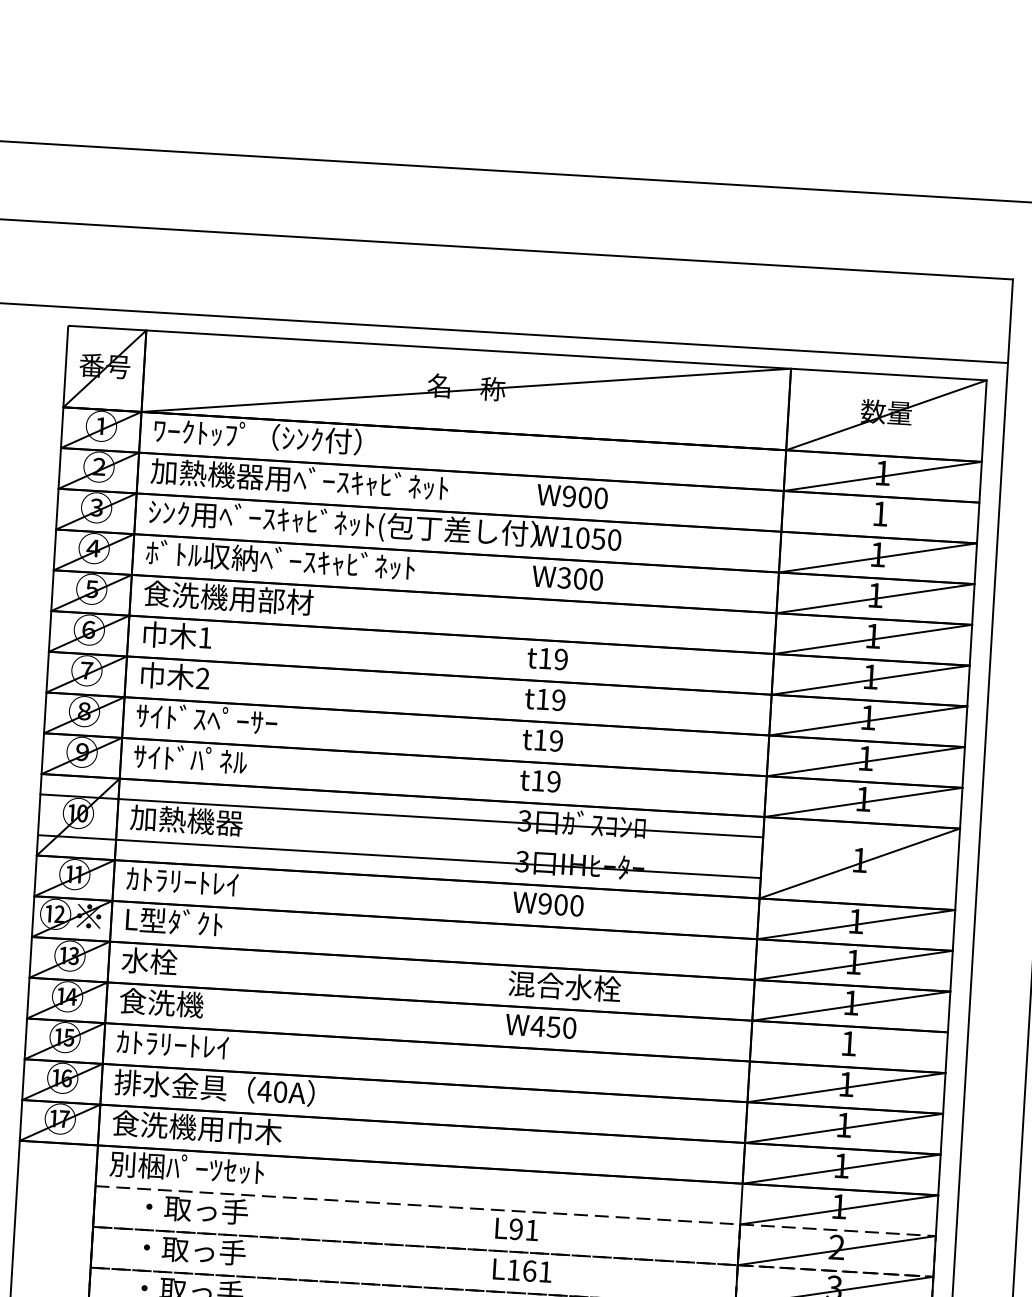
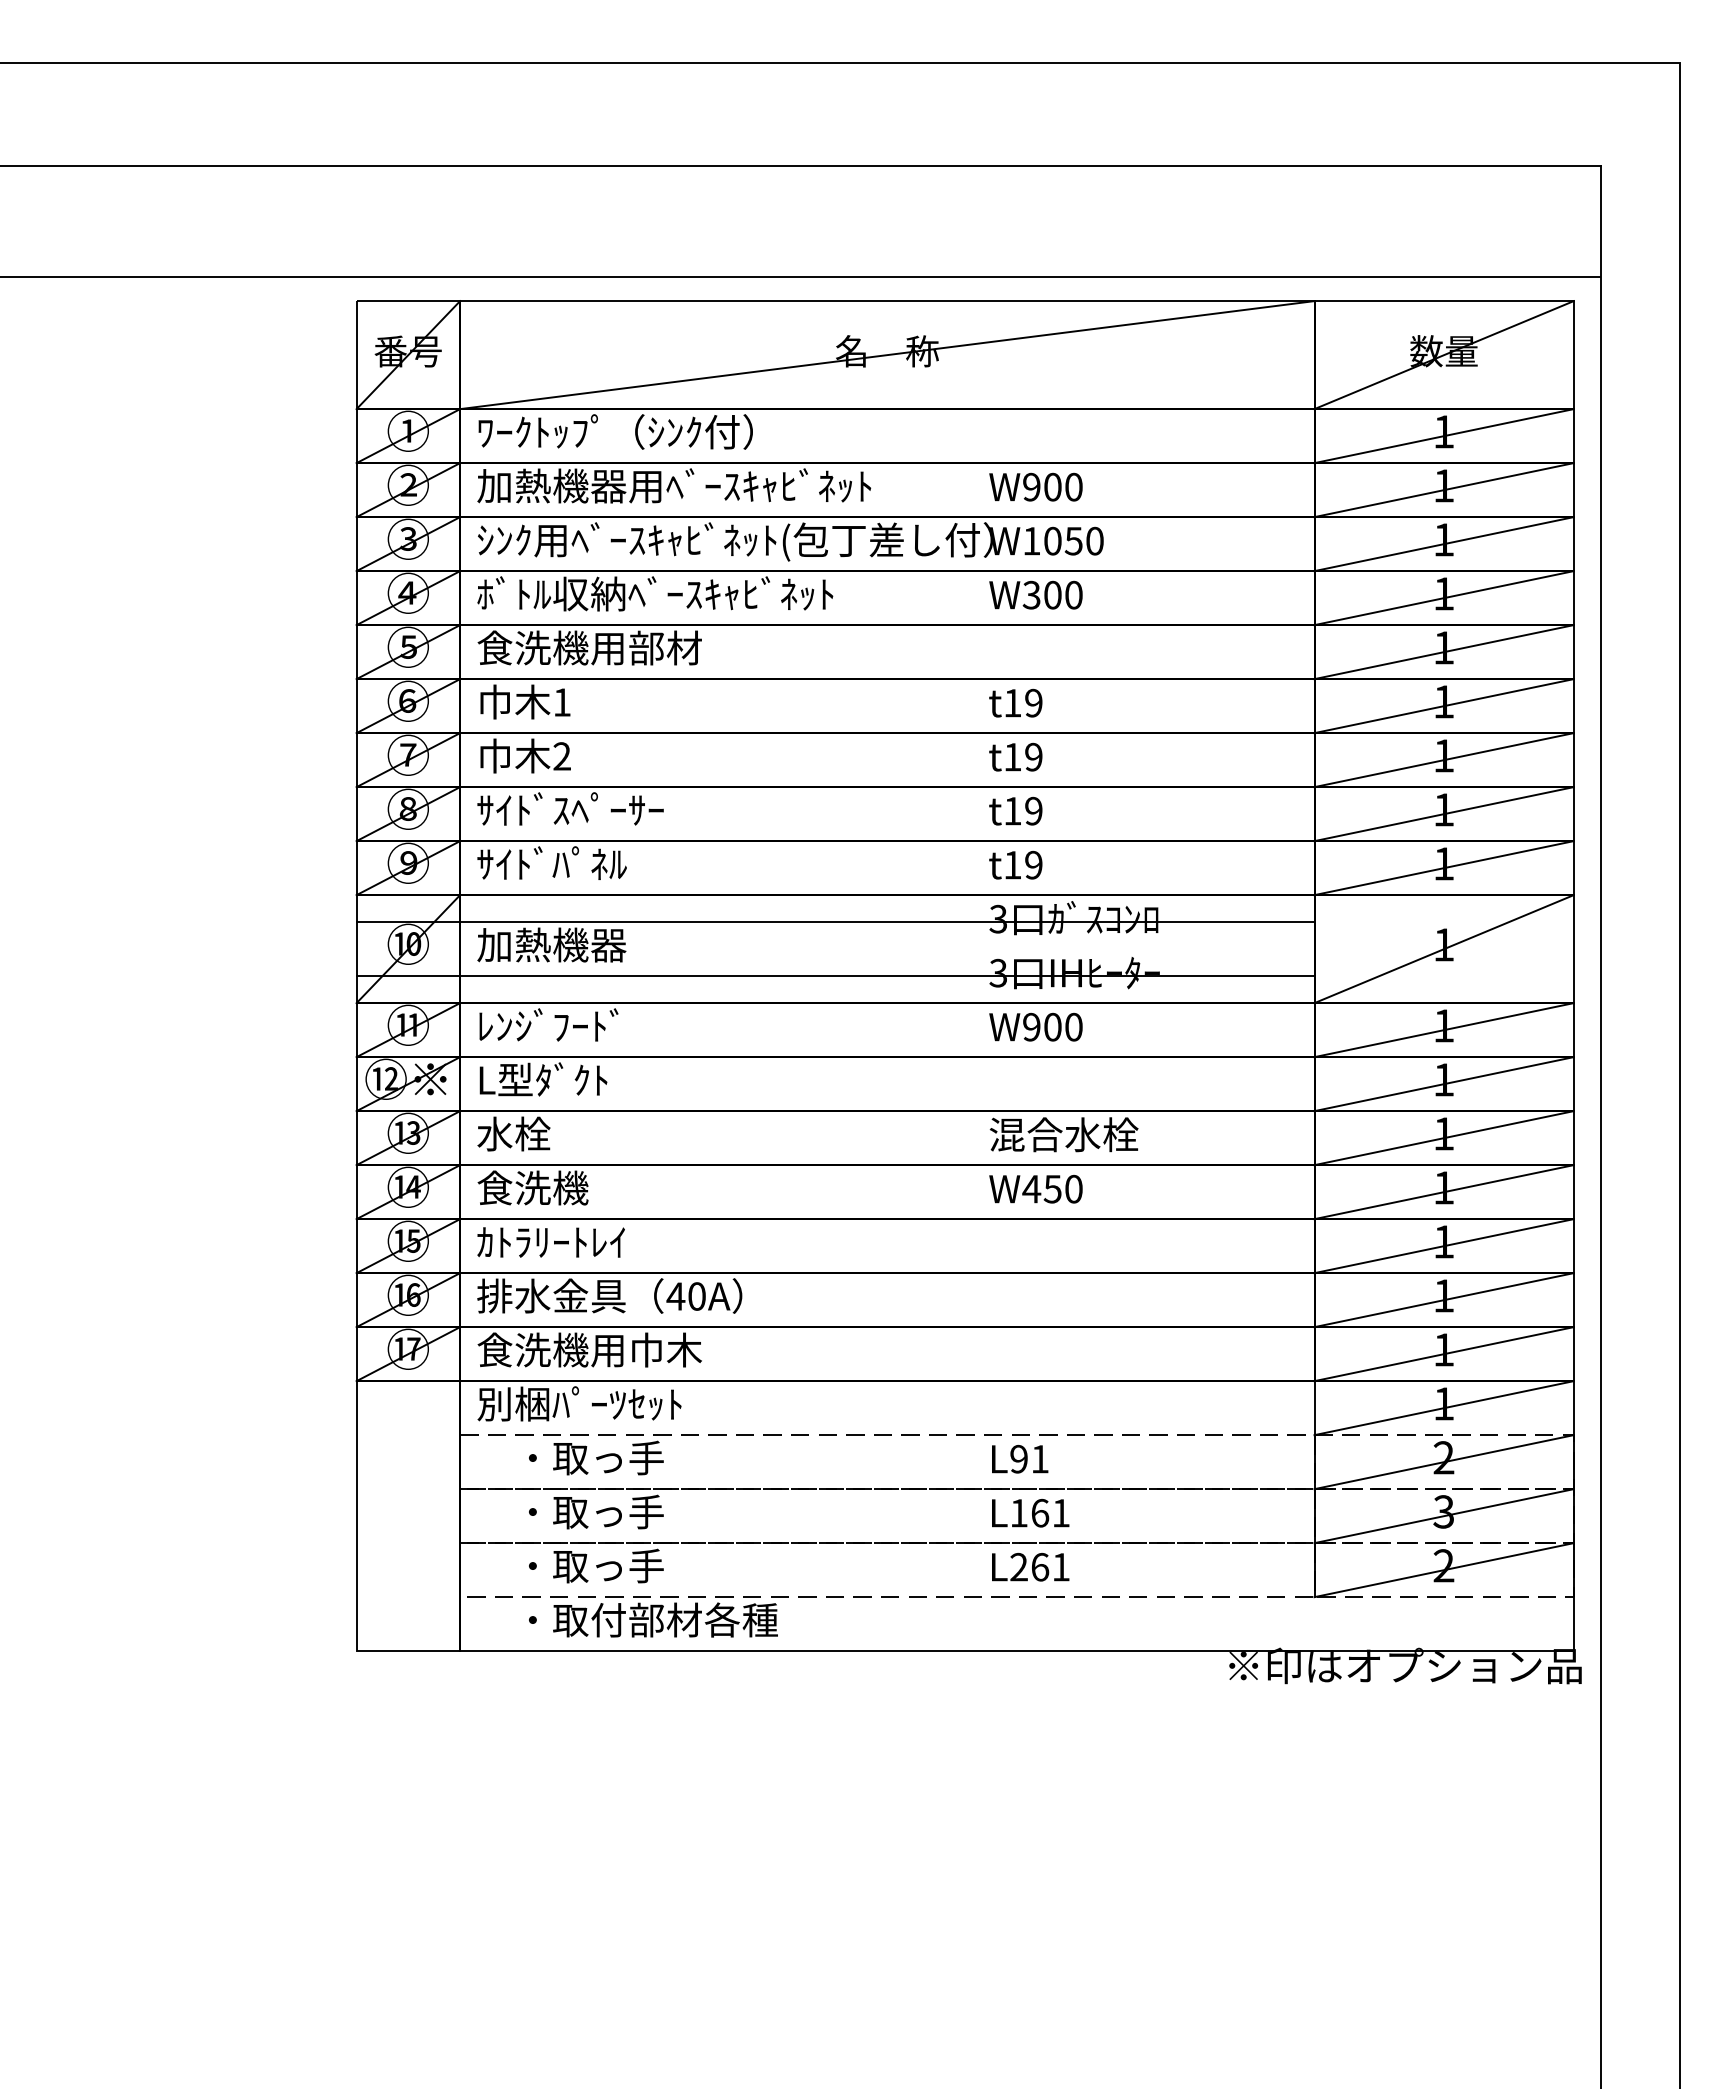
line: (879, 517) -> (1443, 490), added
text: (182, 880) -> (550, 1024), ｶﾄﾗﾘｰﾄﾚｲ -> ﾚﾝｼﾞﾌｰﾄﾞ
line: (848, 1047) -> (1443, 1192), added

